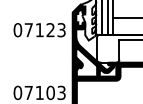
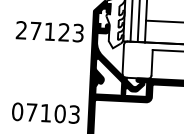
text: (17, 30) -> (21, 30), 07123 -> 27123

